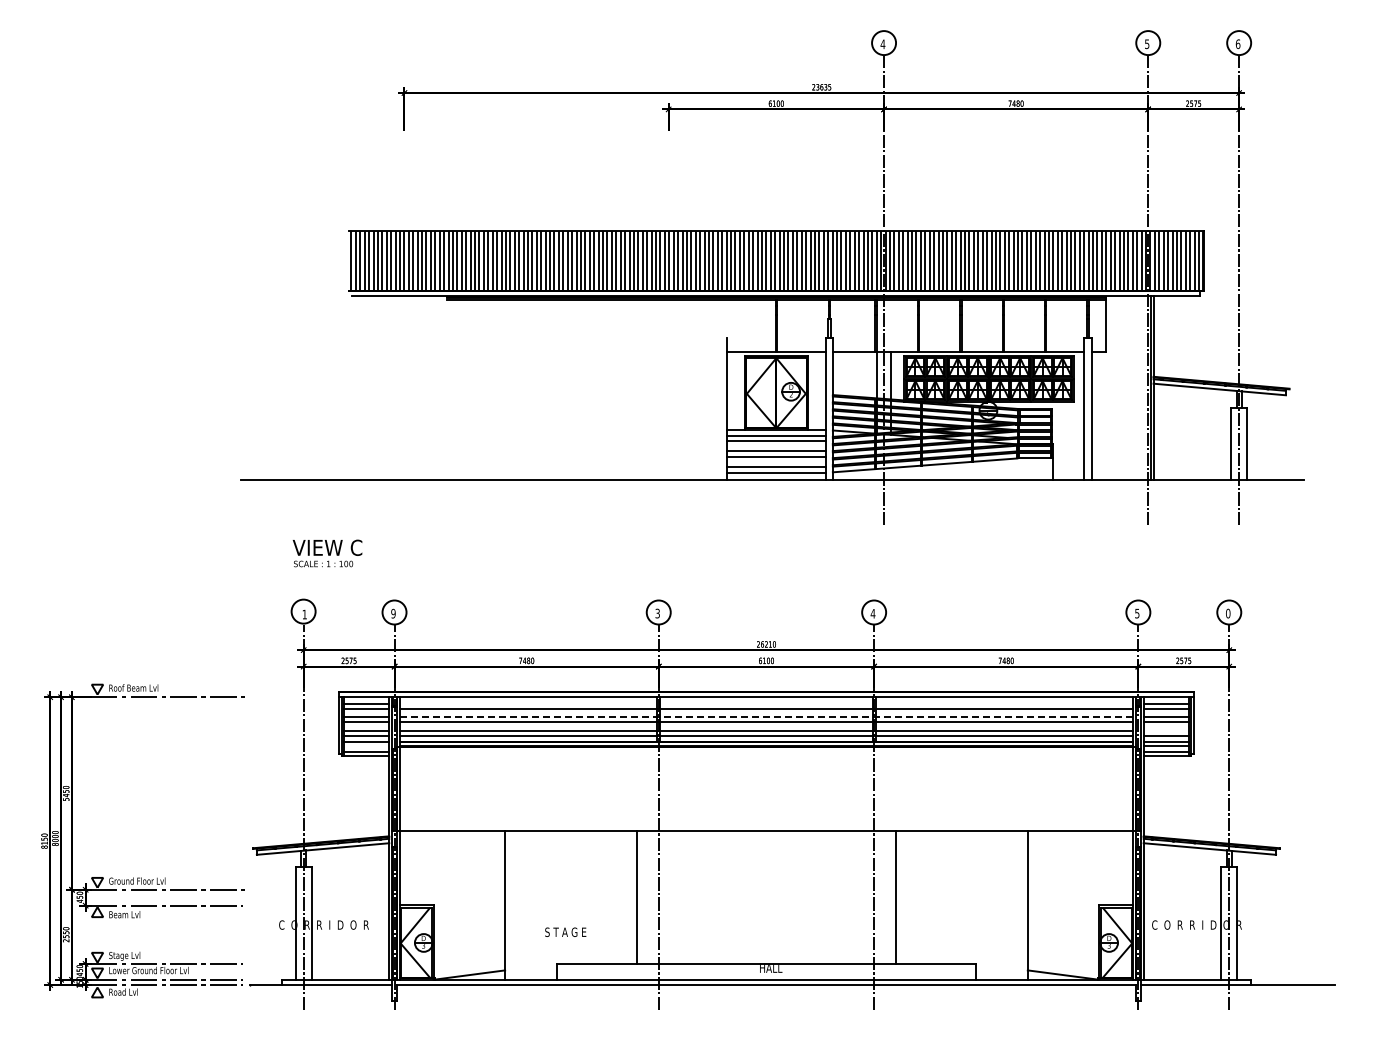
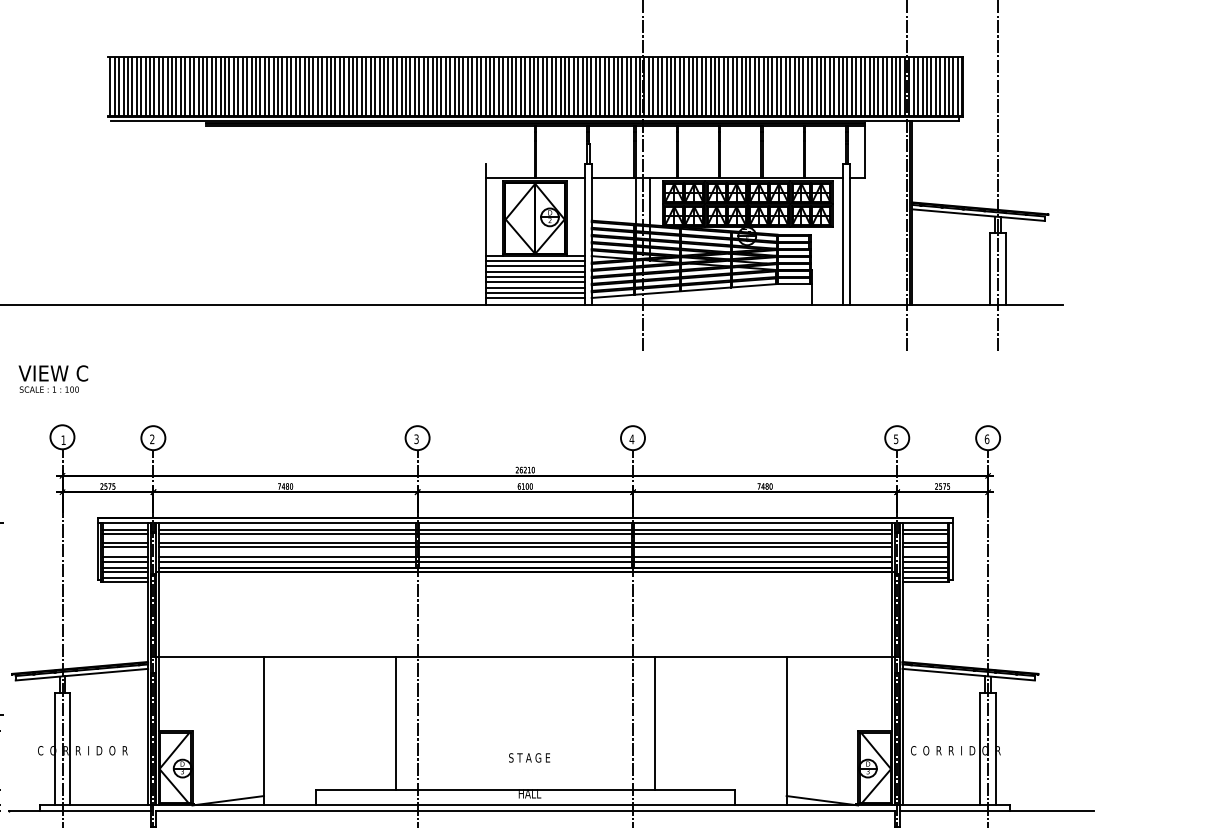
line: (775, 446) -> (534, 272), added
line: (775, 462) -> (534, 288), added
text: (327, 553) -> (53, 379), moved
text: (393, 613) -> (152, 439), 9 -> 2
text: (1228, 613) -> (987, 439), 0 -> 6
line: (766, 704) -> (525, 530), added
line: (766, 717) -> (525, 543), dashed -> solid
line: (1165, 731) -> (924, 557), added
line: (366, 746) -> (125, 572), added
text: (565, 931) -> (529, 757), moved

